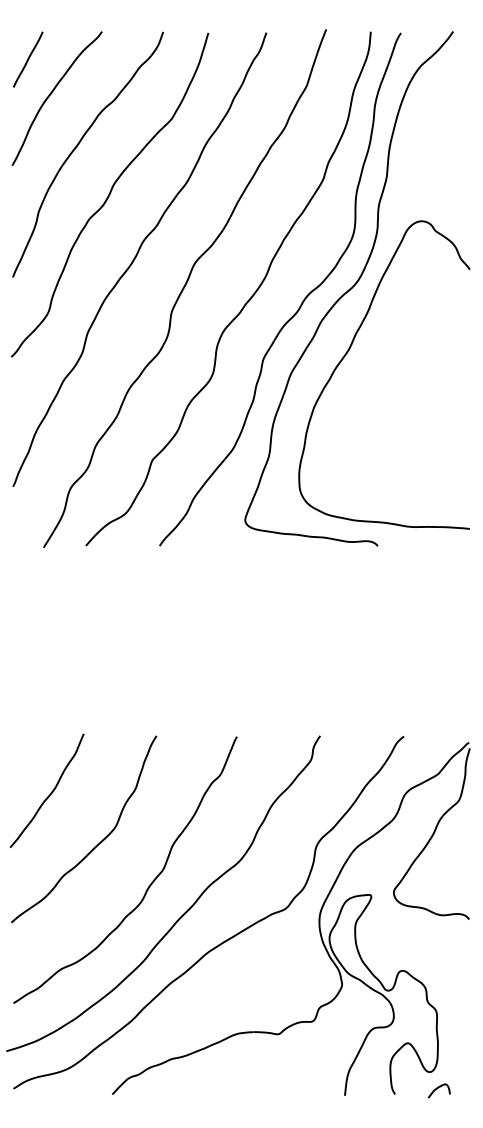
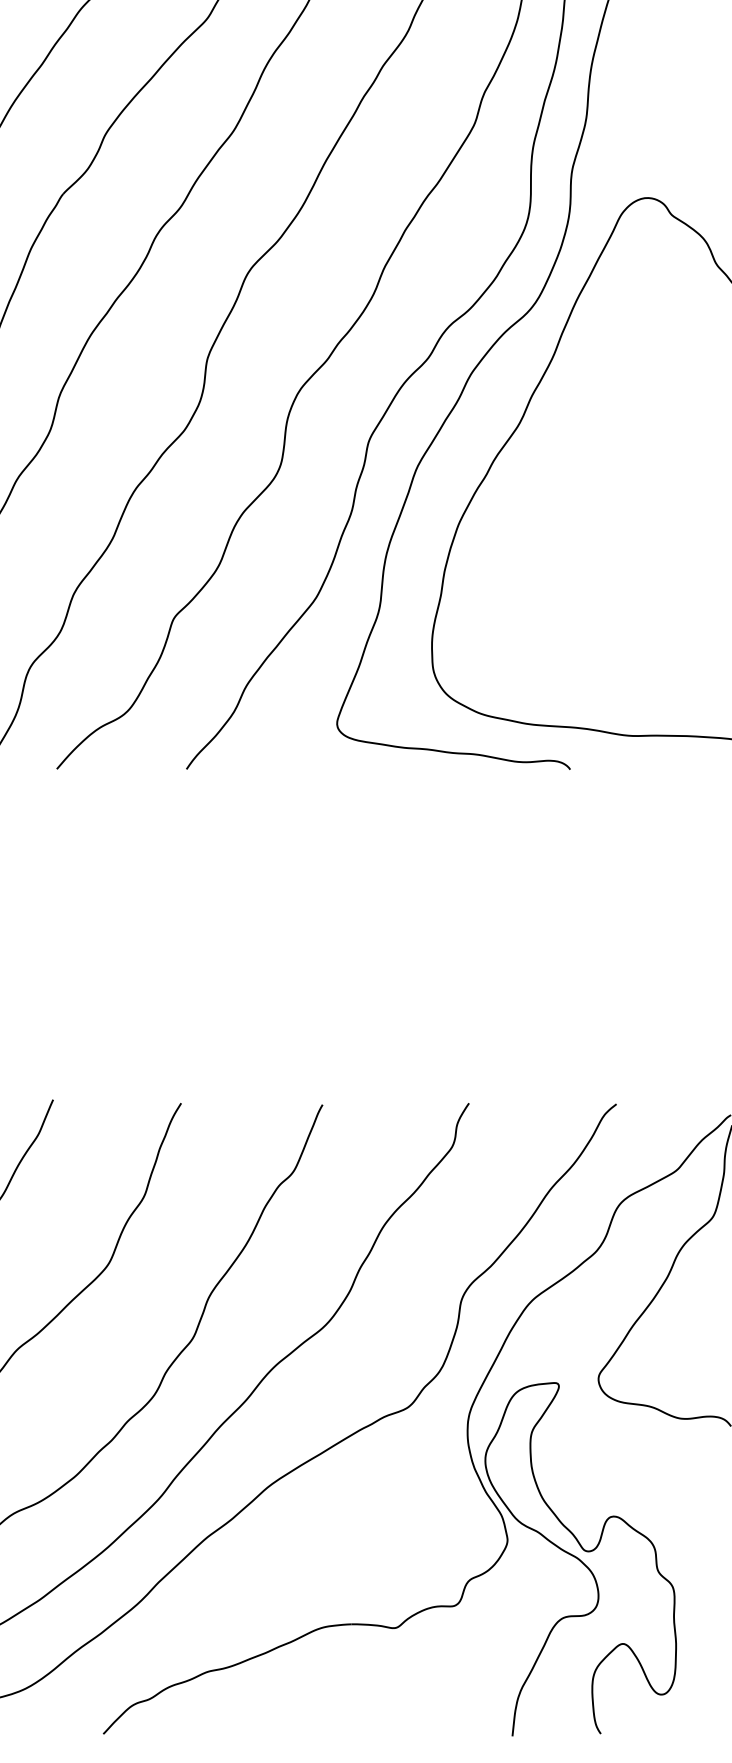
curve: (438, 1088) -> (677, 1723), removed

